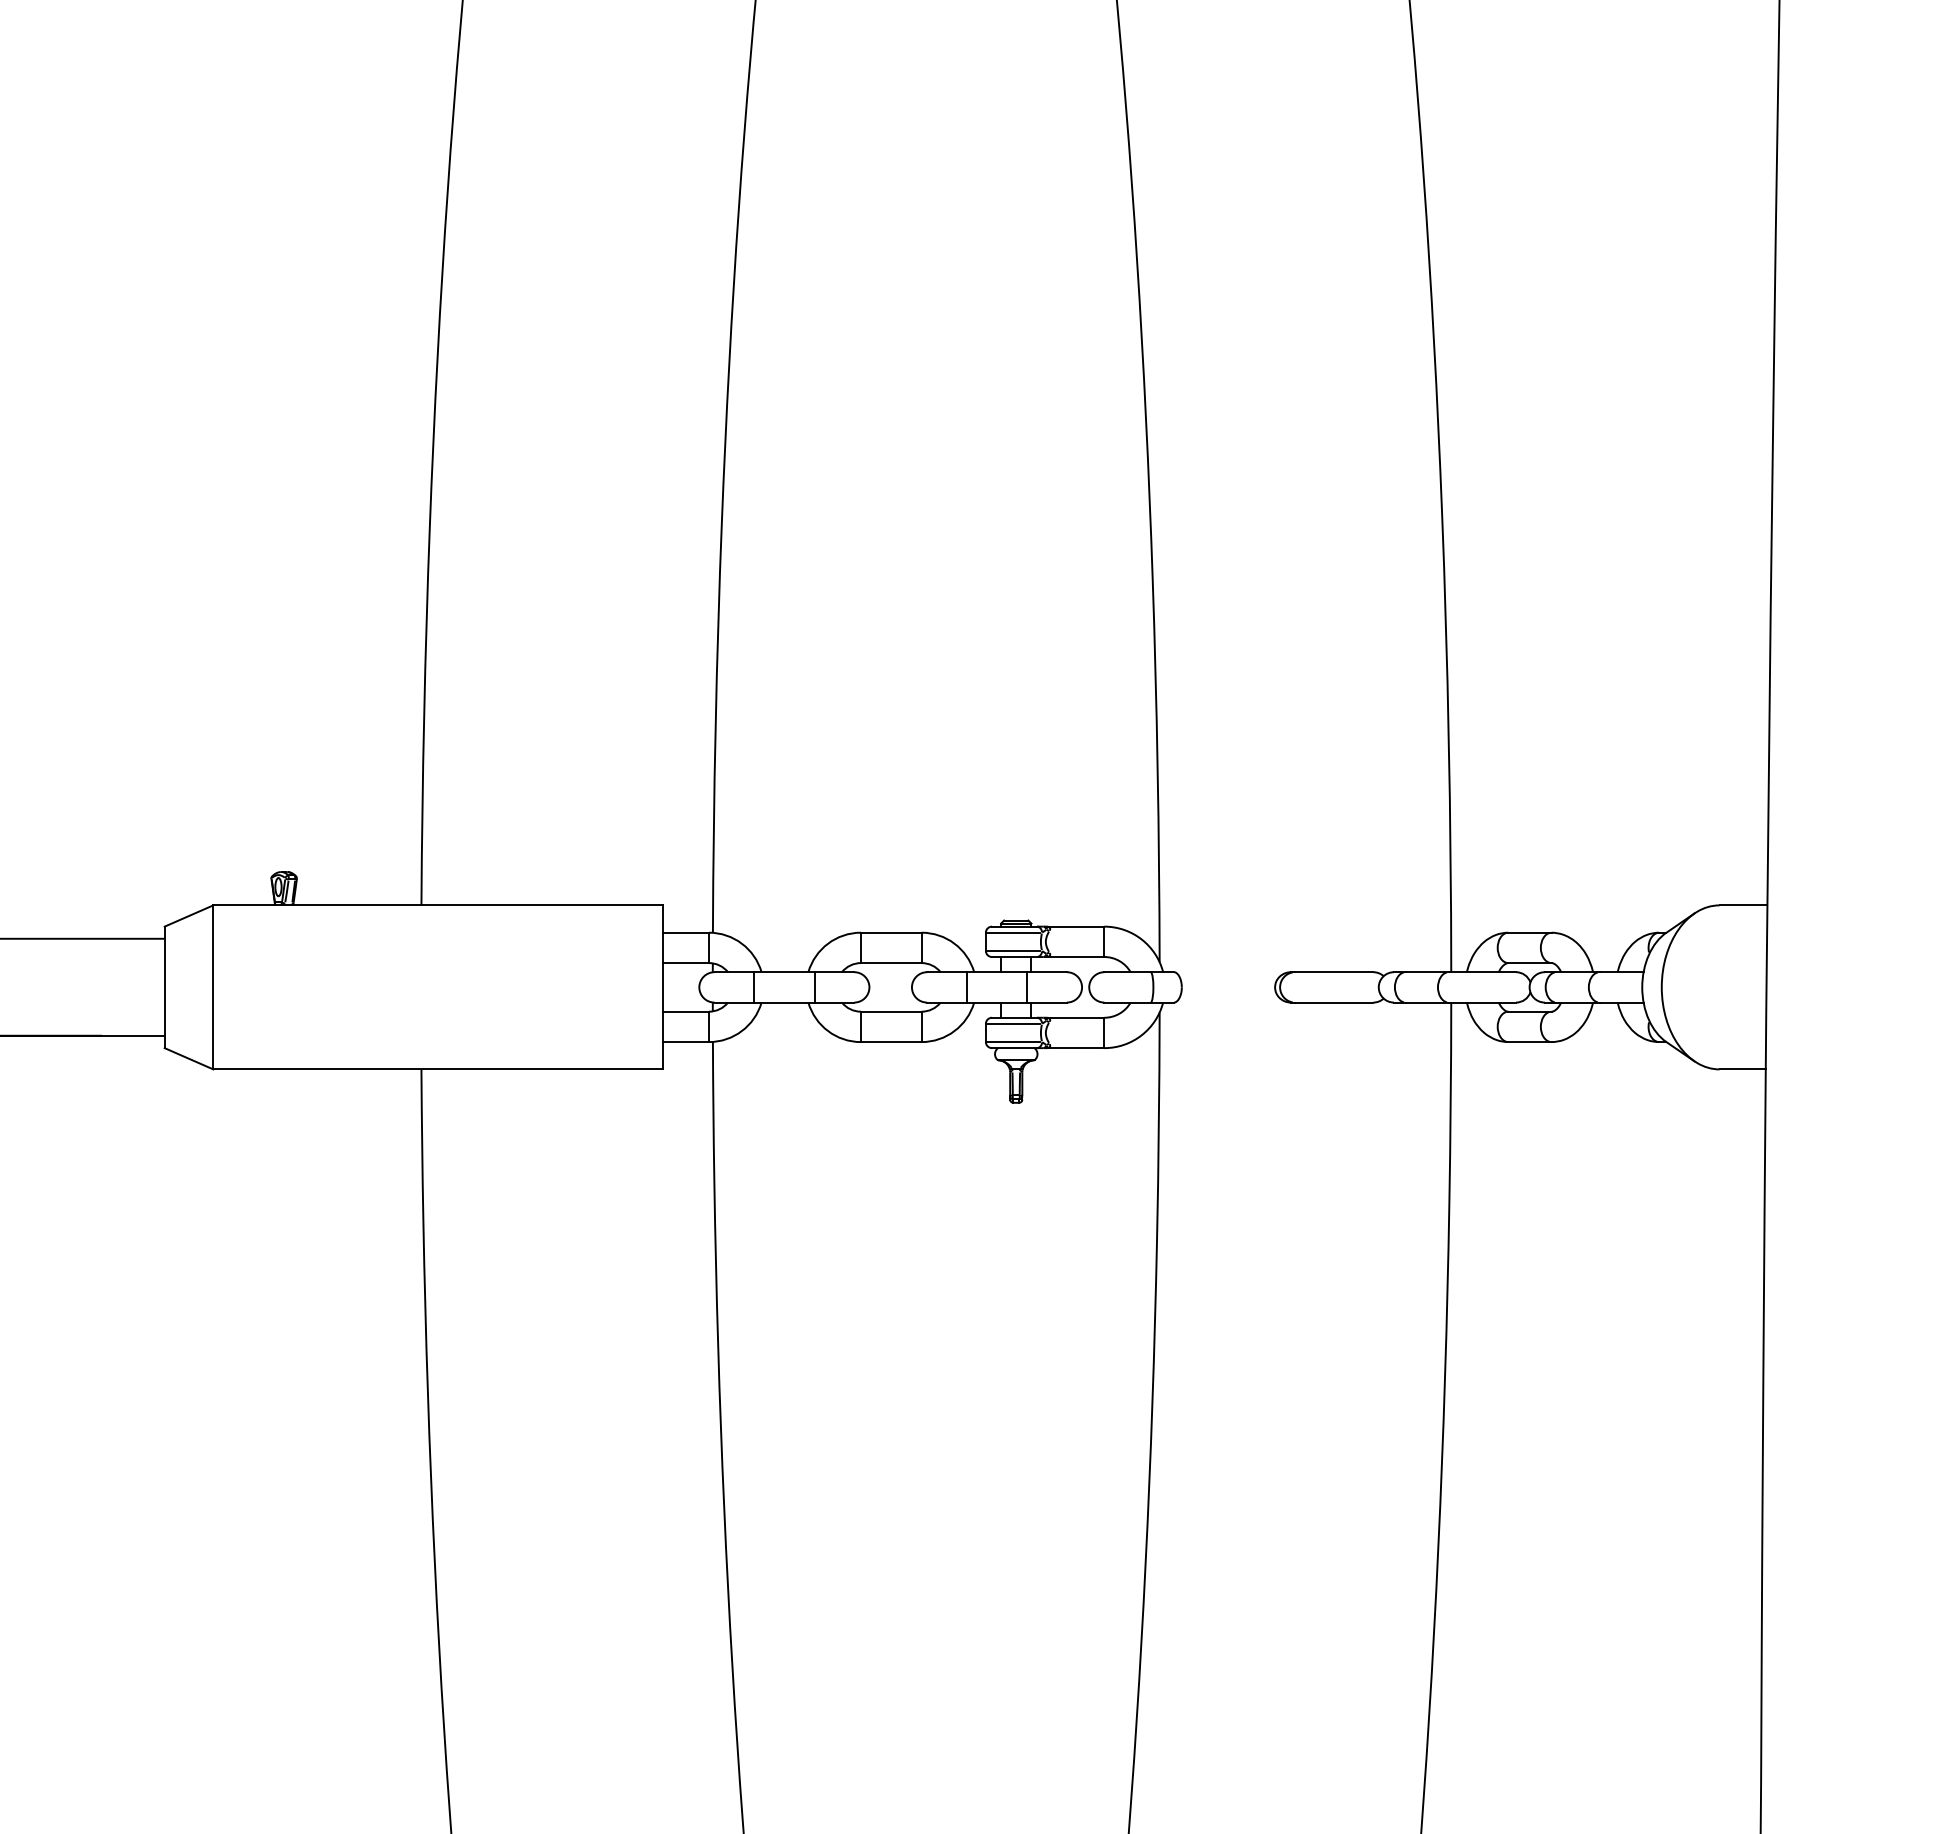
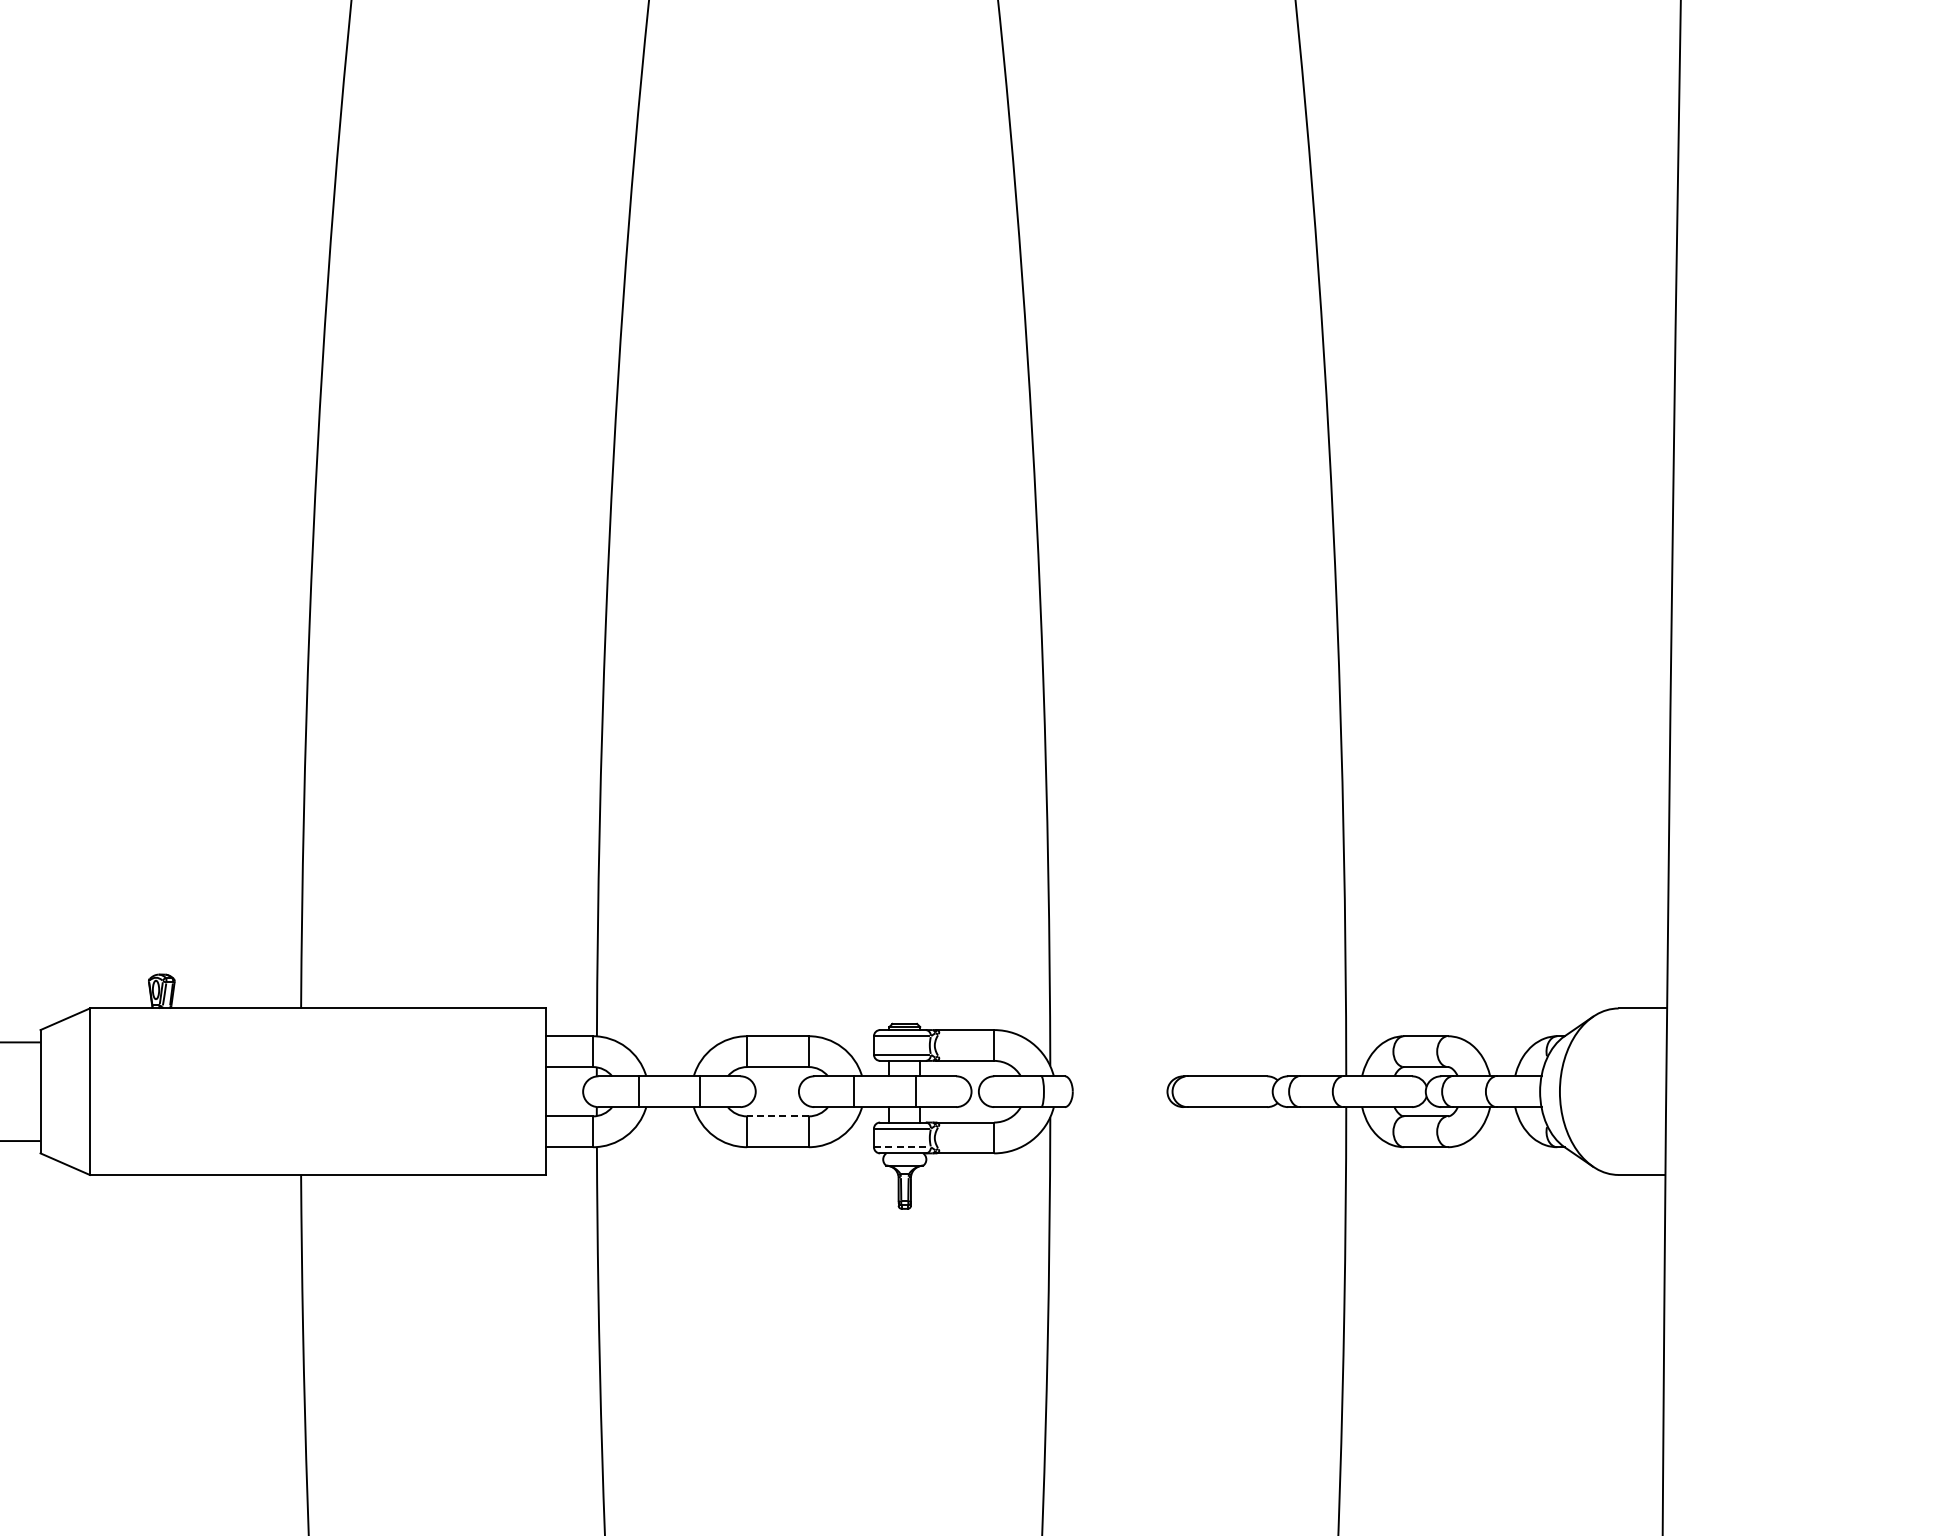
line: (890, 1011) -> (777, 1116), solid -> dashed
line: (1012, 1042) -> (900, 1147), solid -> dashed

